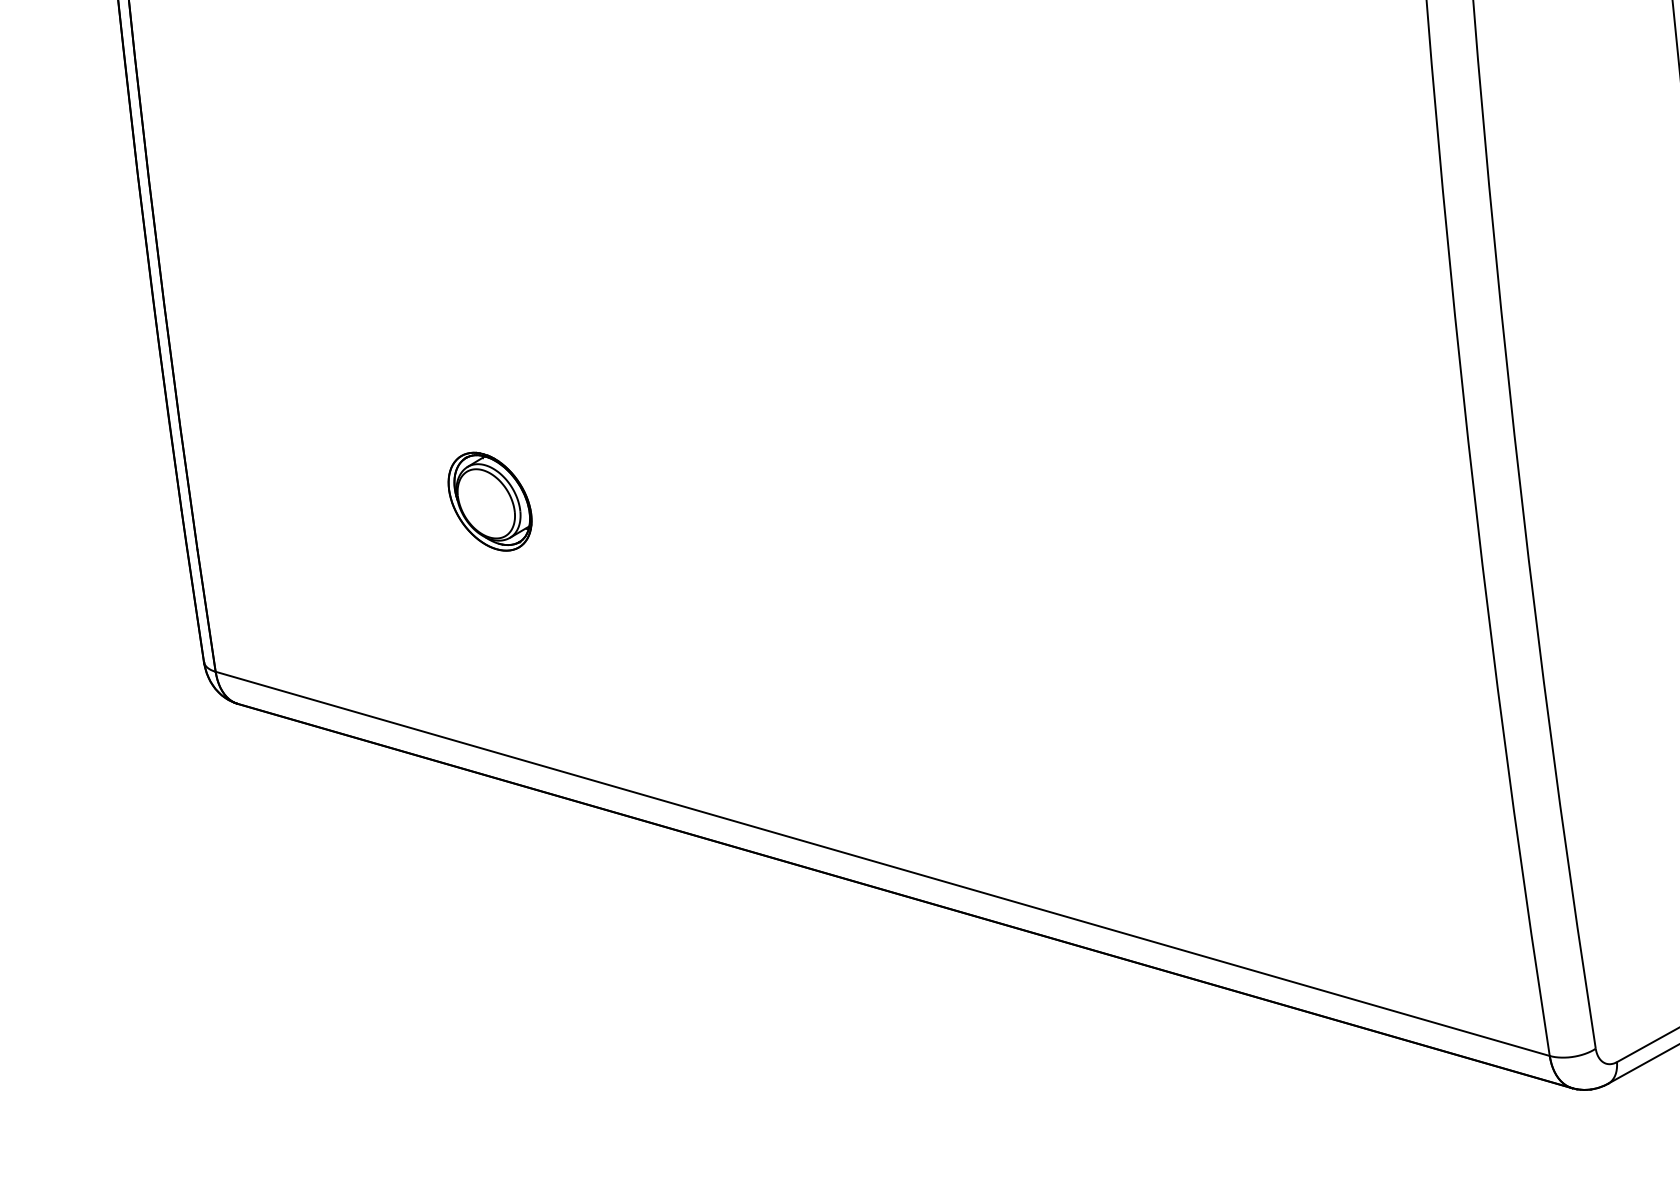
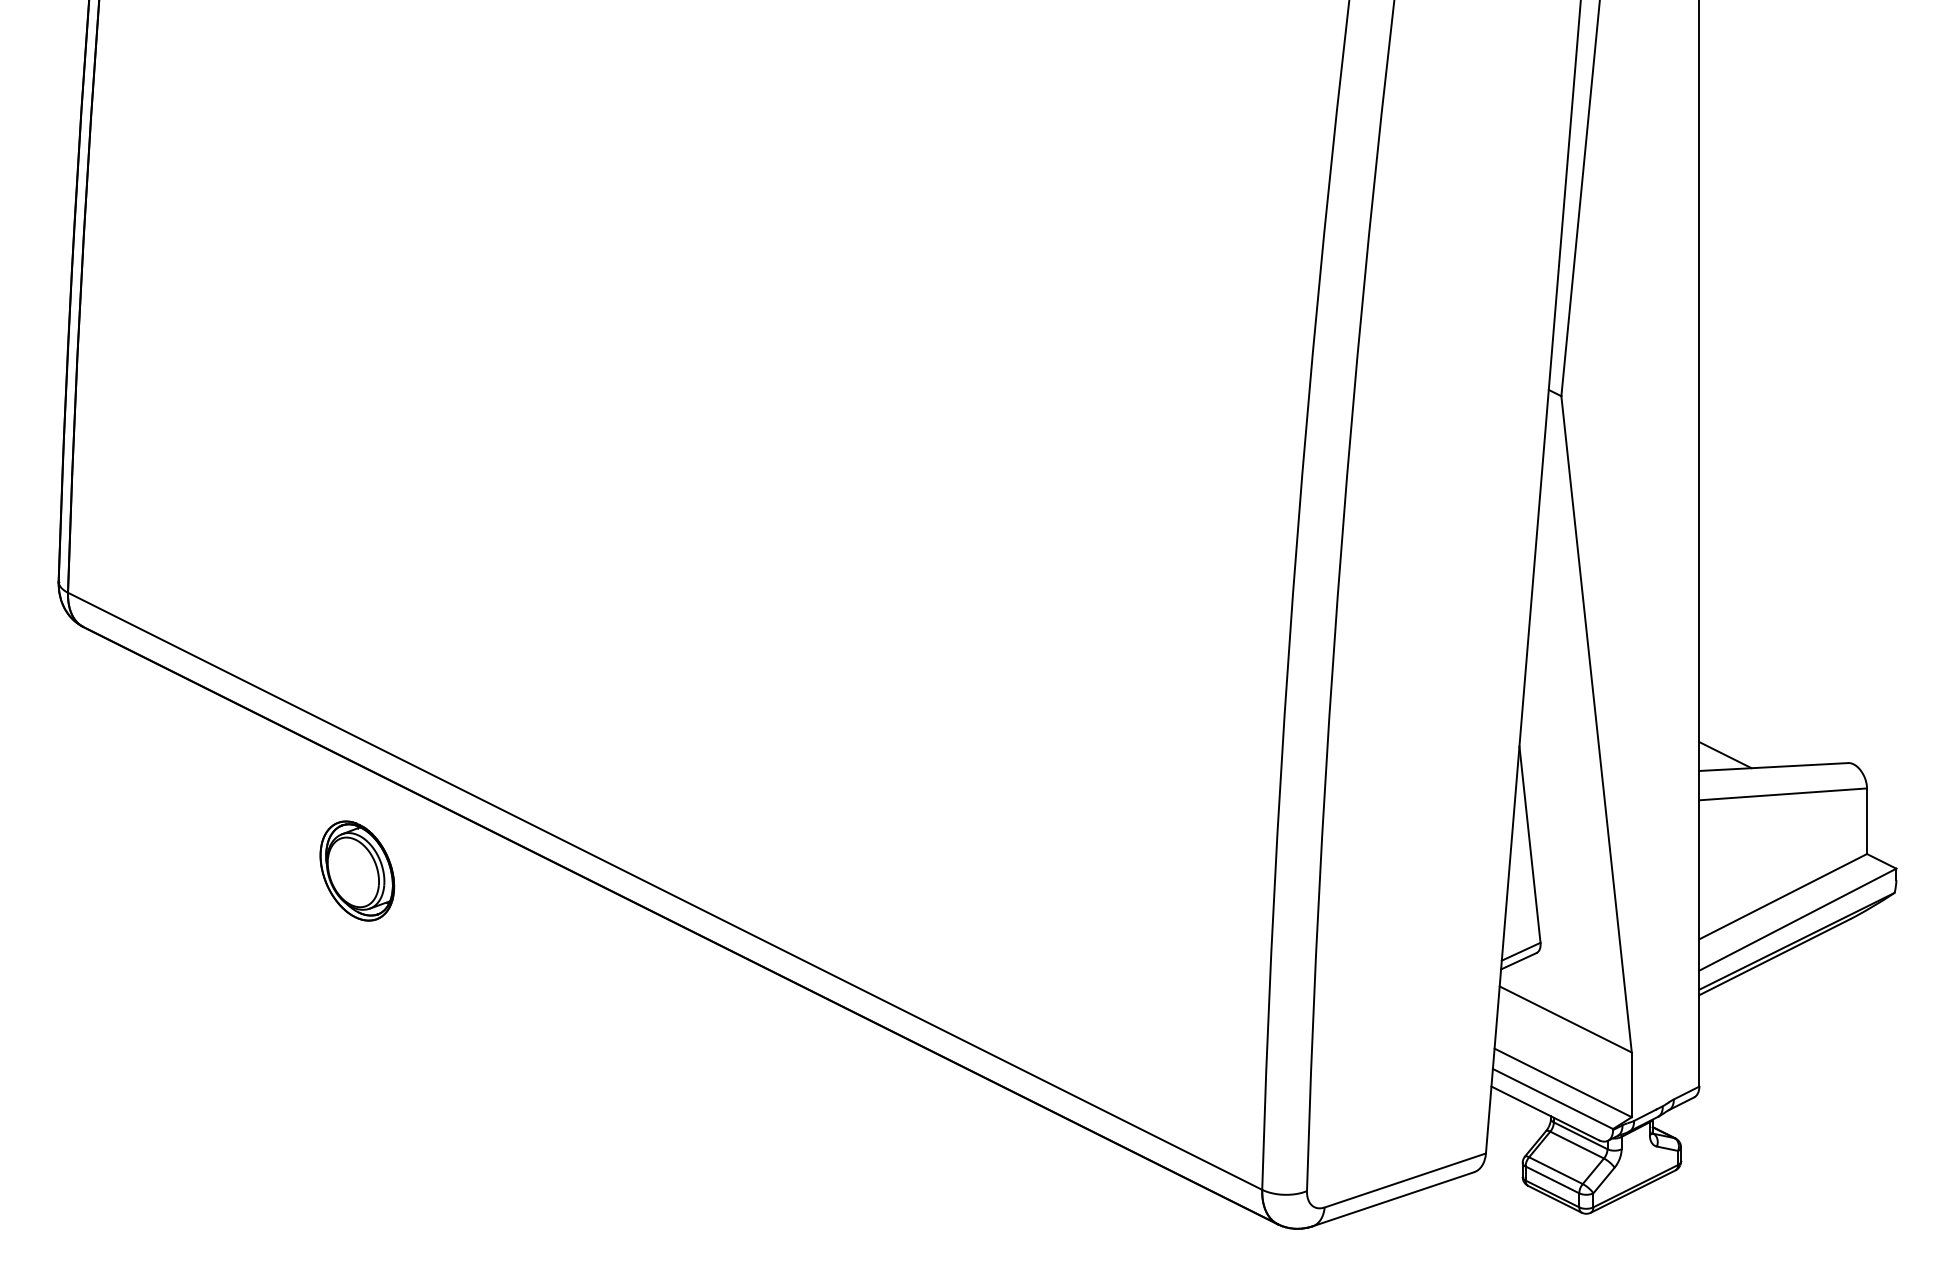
part: (490, 501) -> (357, 870), moved

